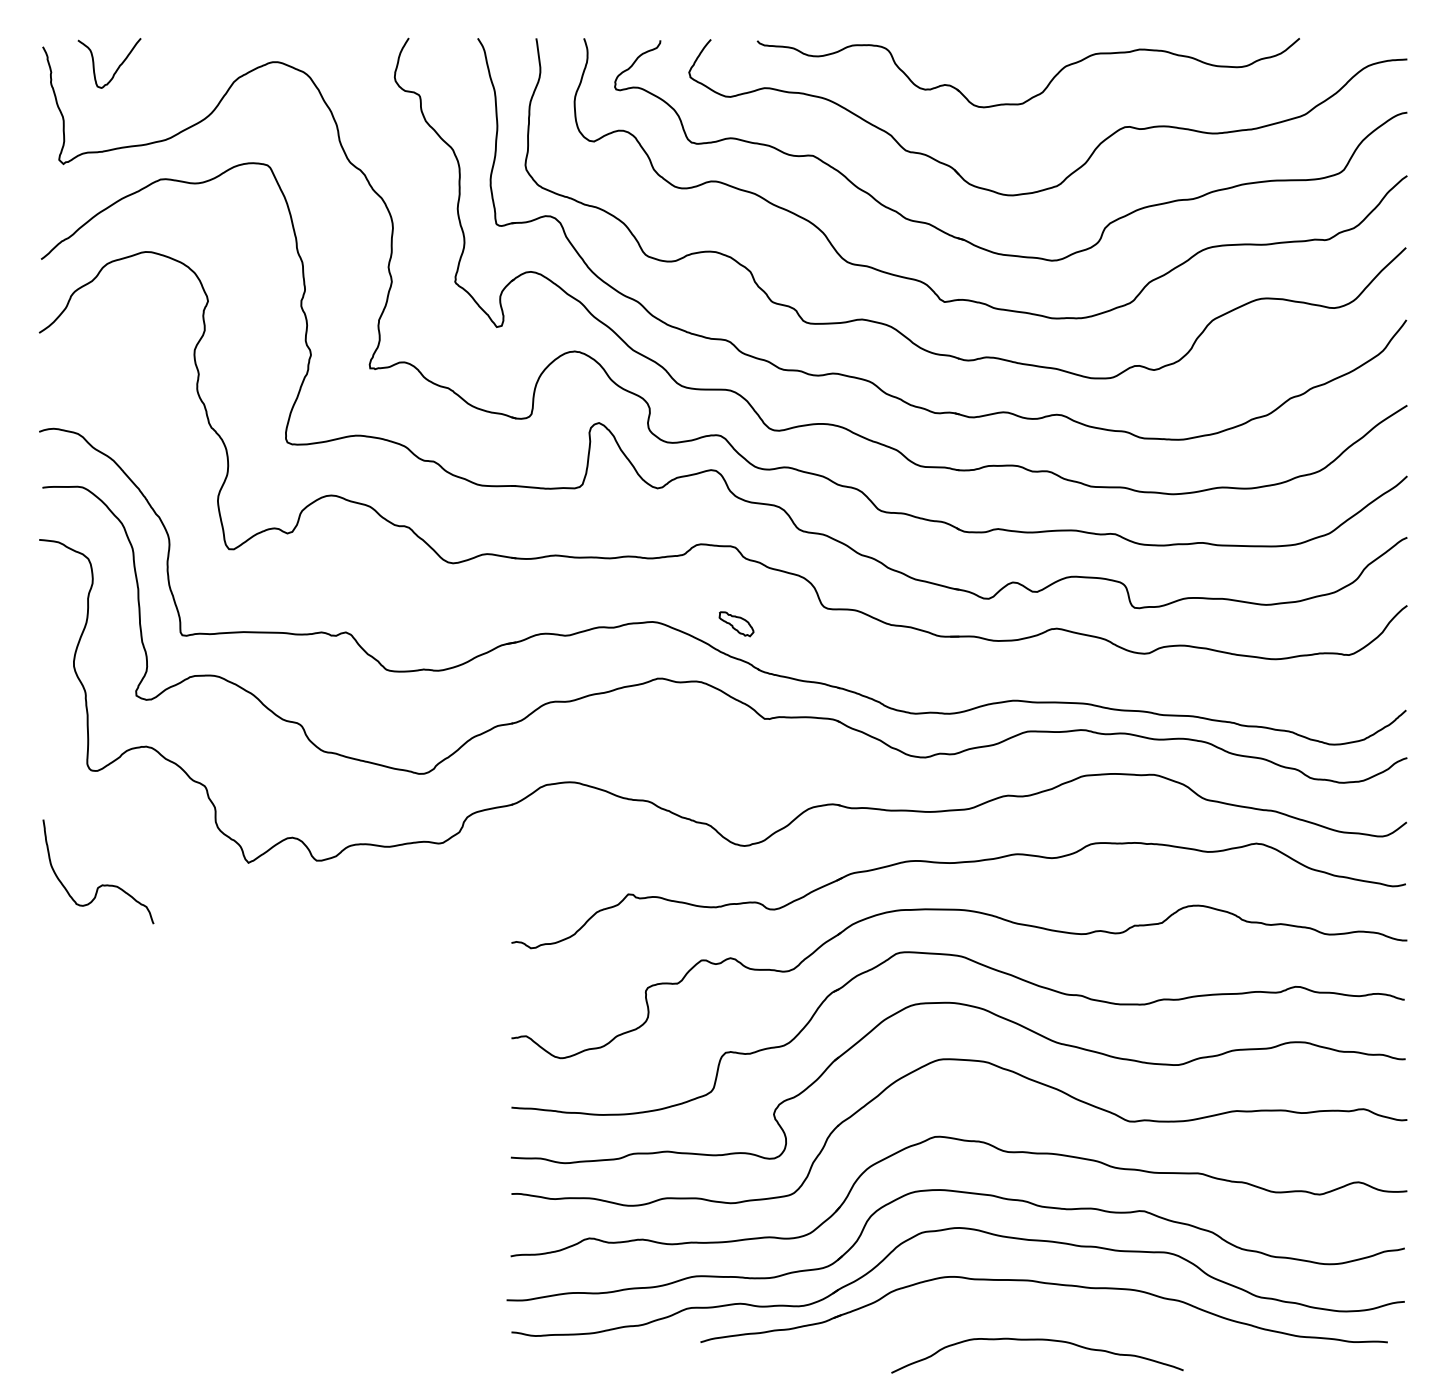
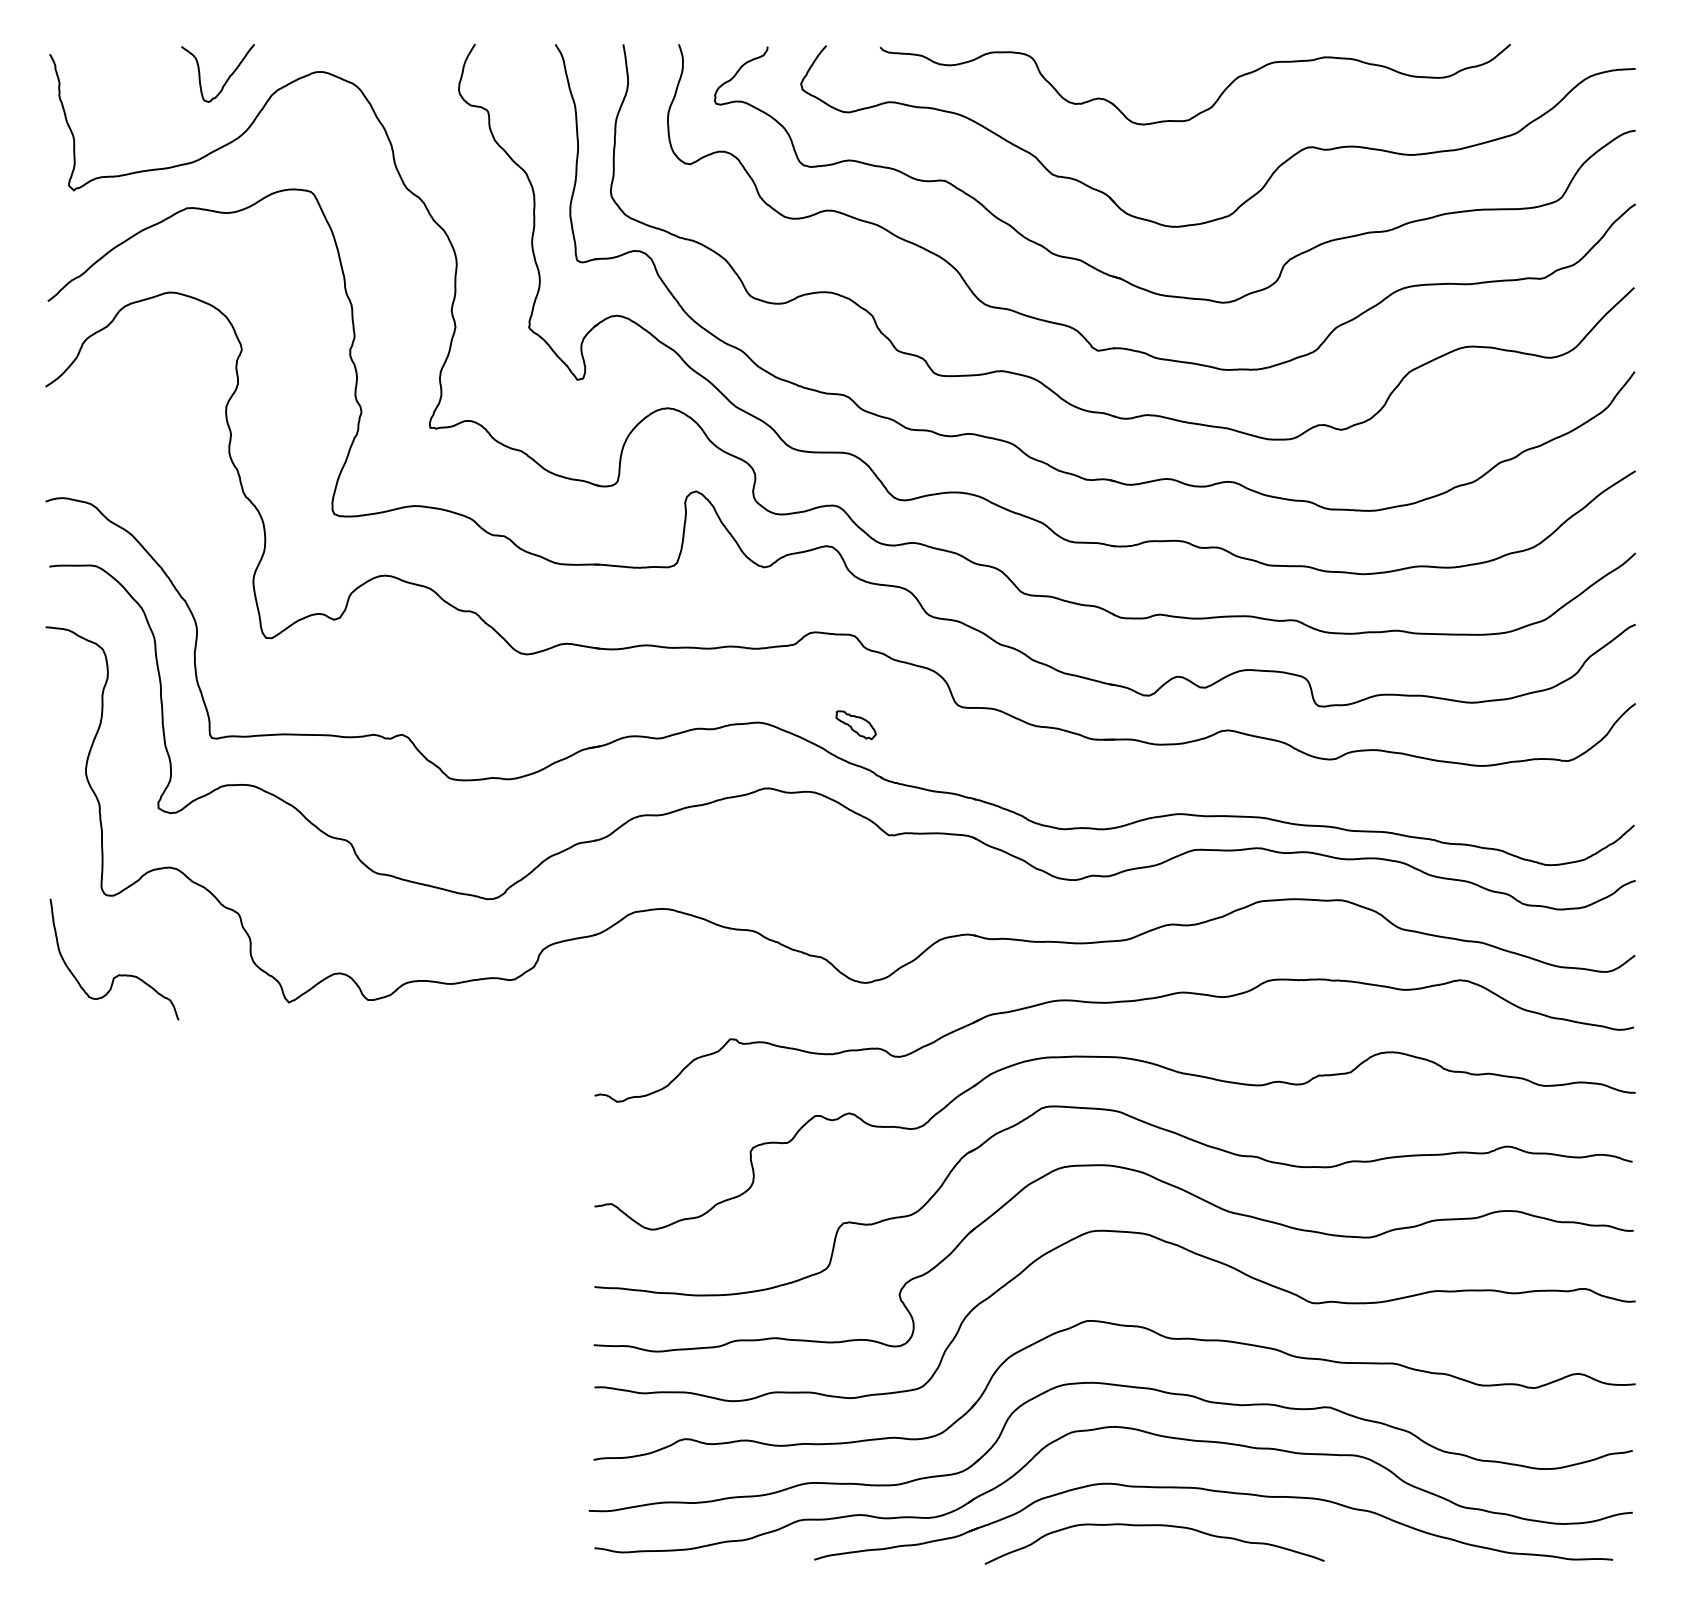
curve: (117, 67) -> (227, 78), moved
curve: (101, 884) -> (118, 974), moved
curve: (1037, 1340) -> (1154, 1526), moved

